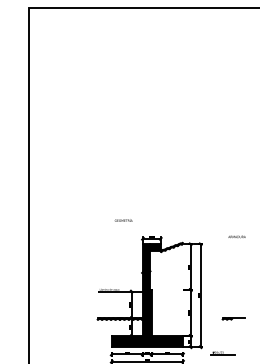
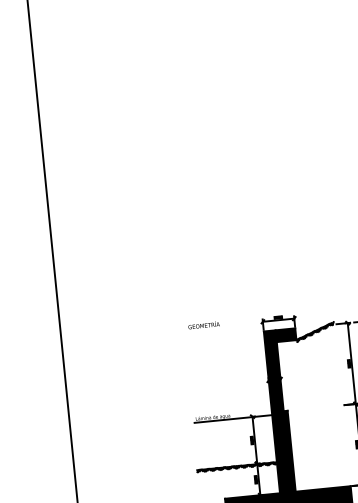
text: (123, 220) -> (203, 325), moved

